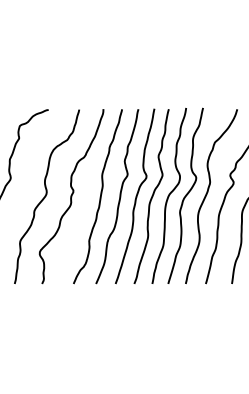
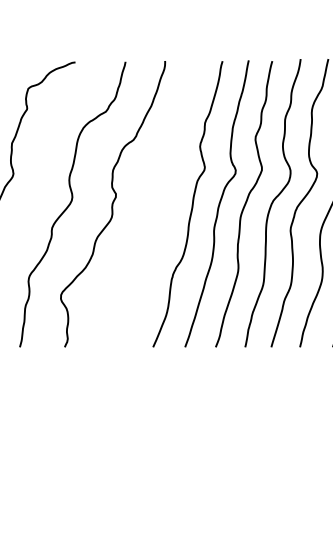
curve: (99, 197) -> (158, 205), removed

